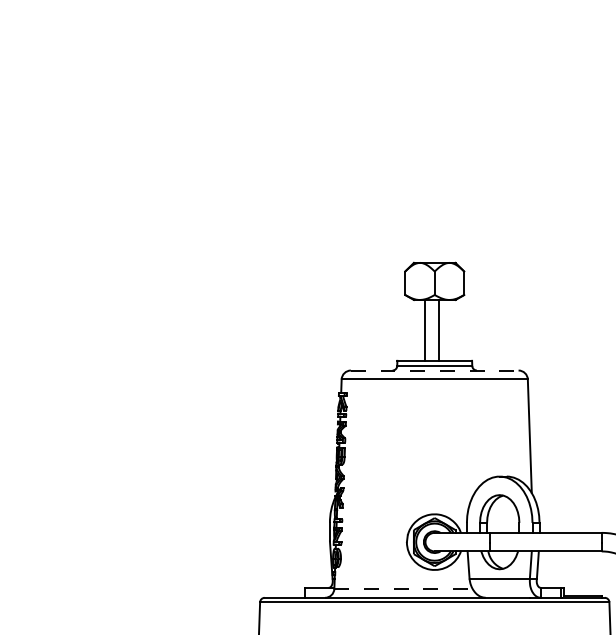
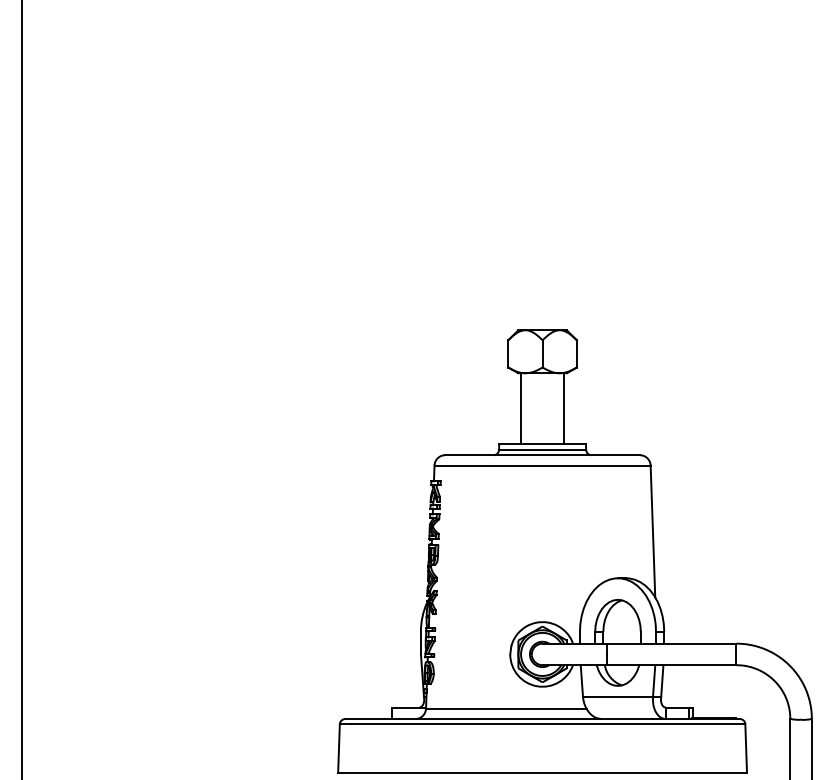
line: (425, 330) -> (564, 408), moved
line: (438, 330) -> (521, 408), moved
line: (435, 370) -> (543, 455), dashed -> solid
line: (403, 588) -> (506, 708), dashed -> solid

